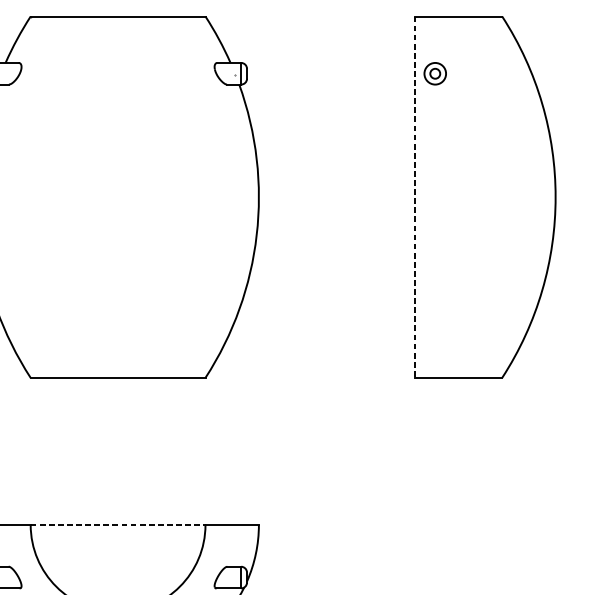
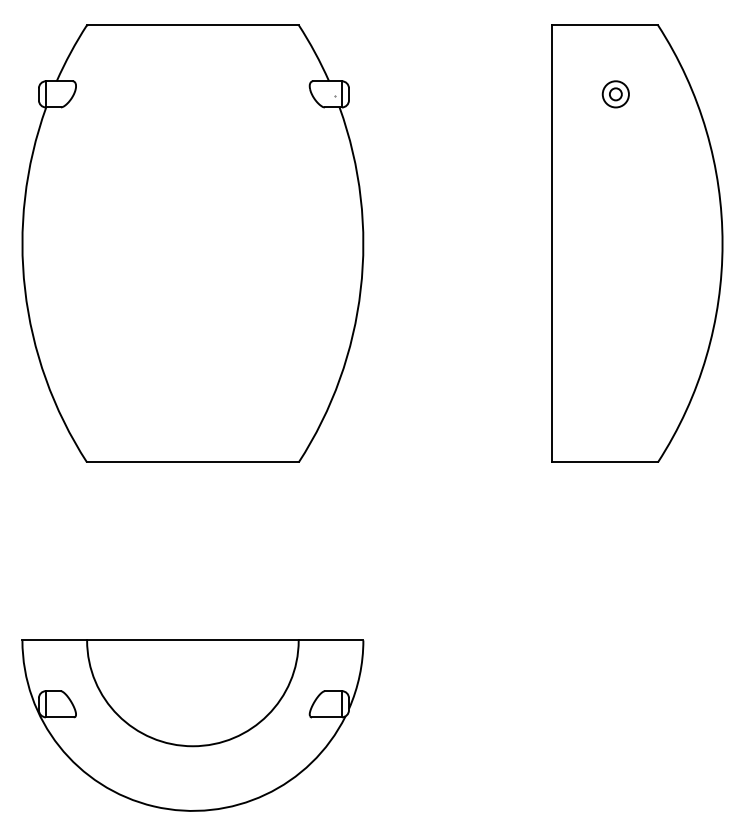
part: (434, 73) -> (615, 94), moved
line: (415, 196) -> (552, 243), dashed -> solid
line: (117, 524) -> (192, 640), dashed -> solid

